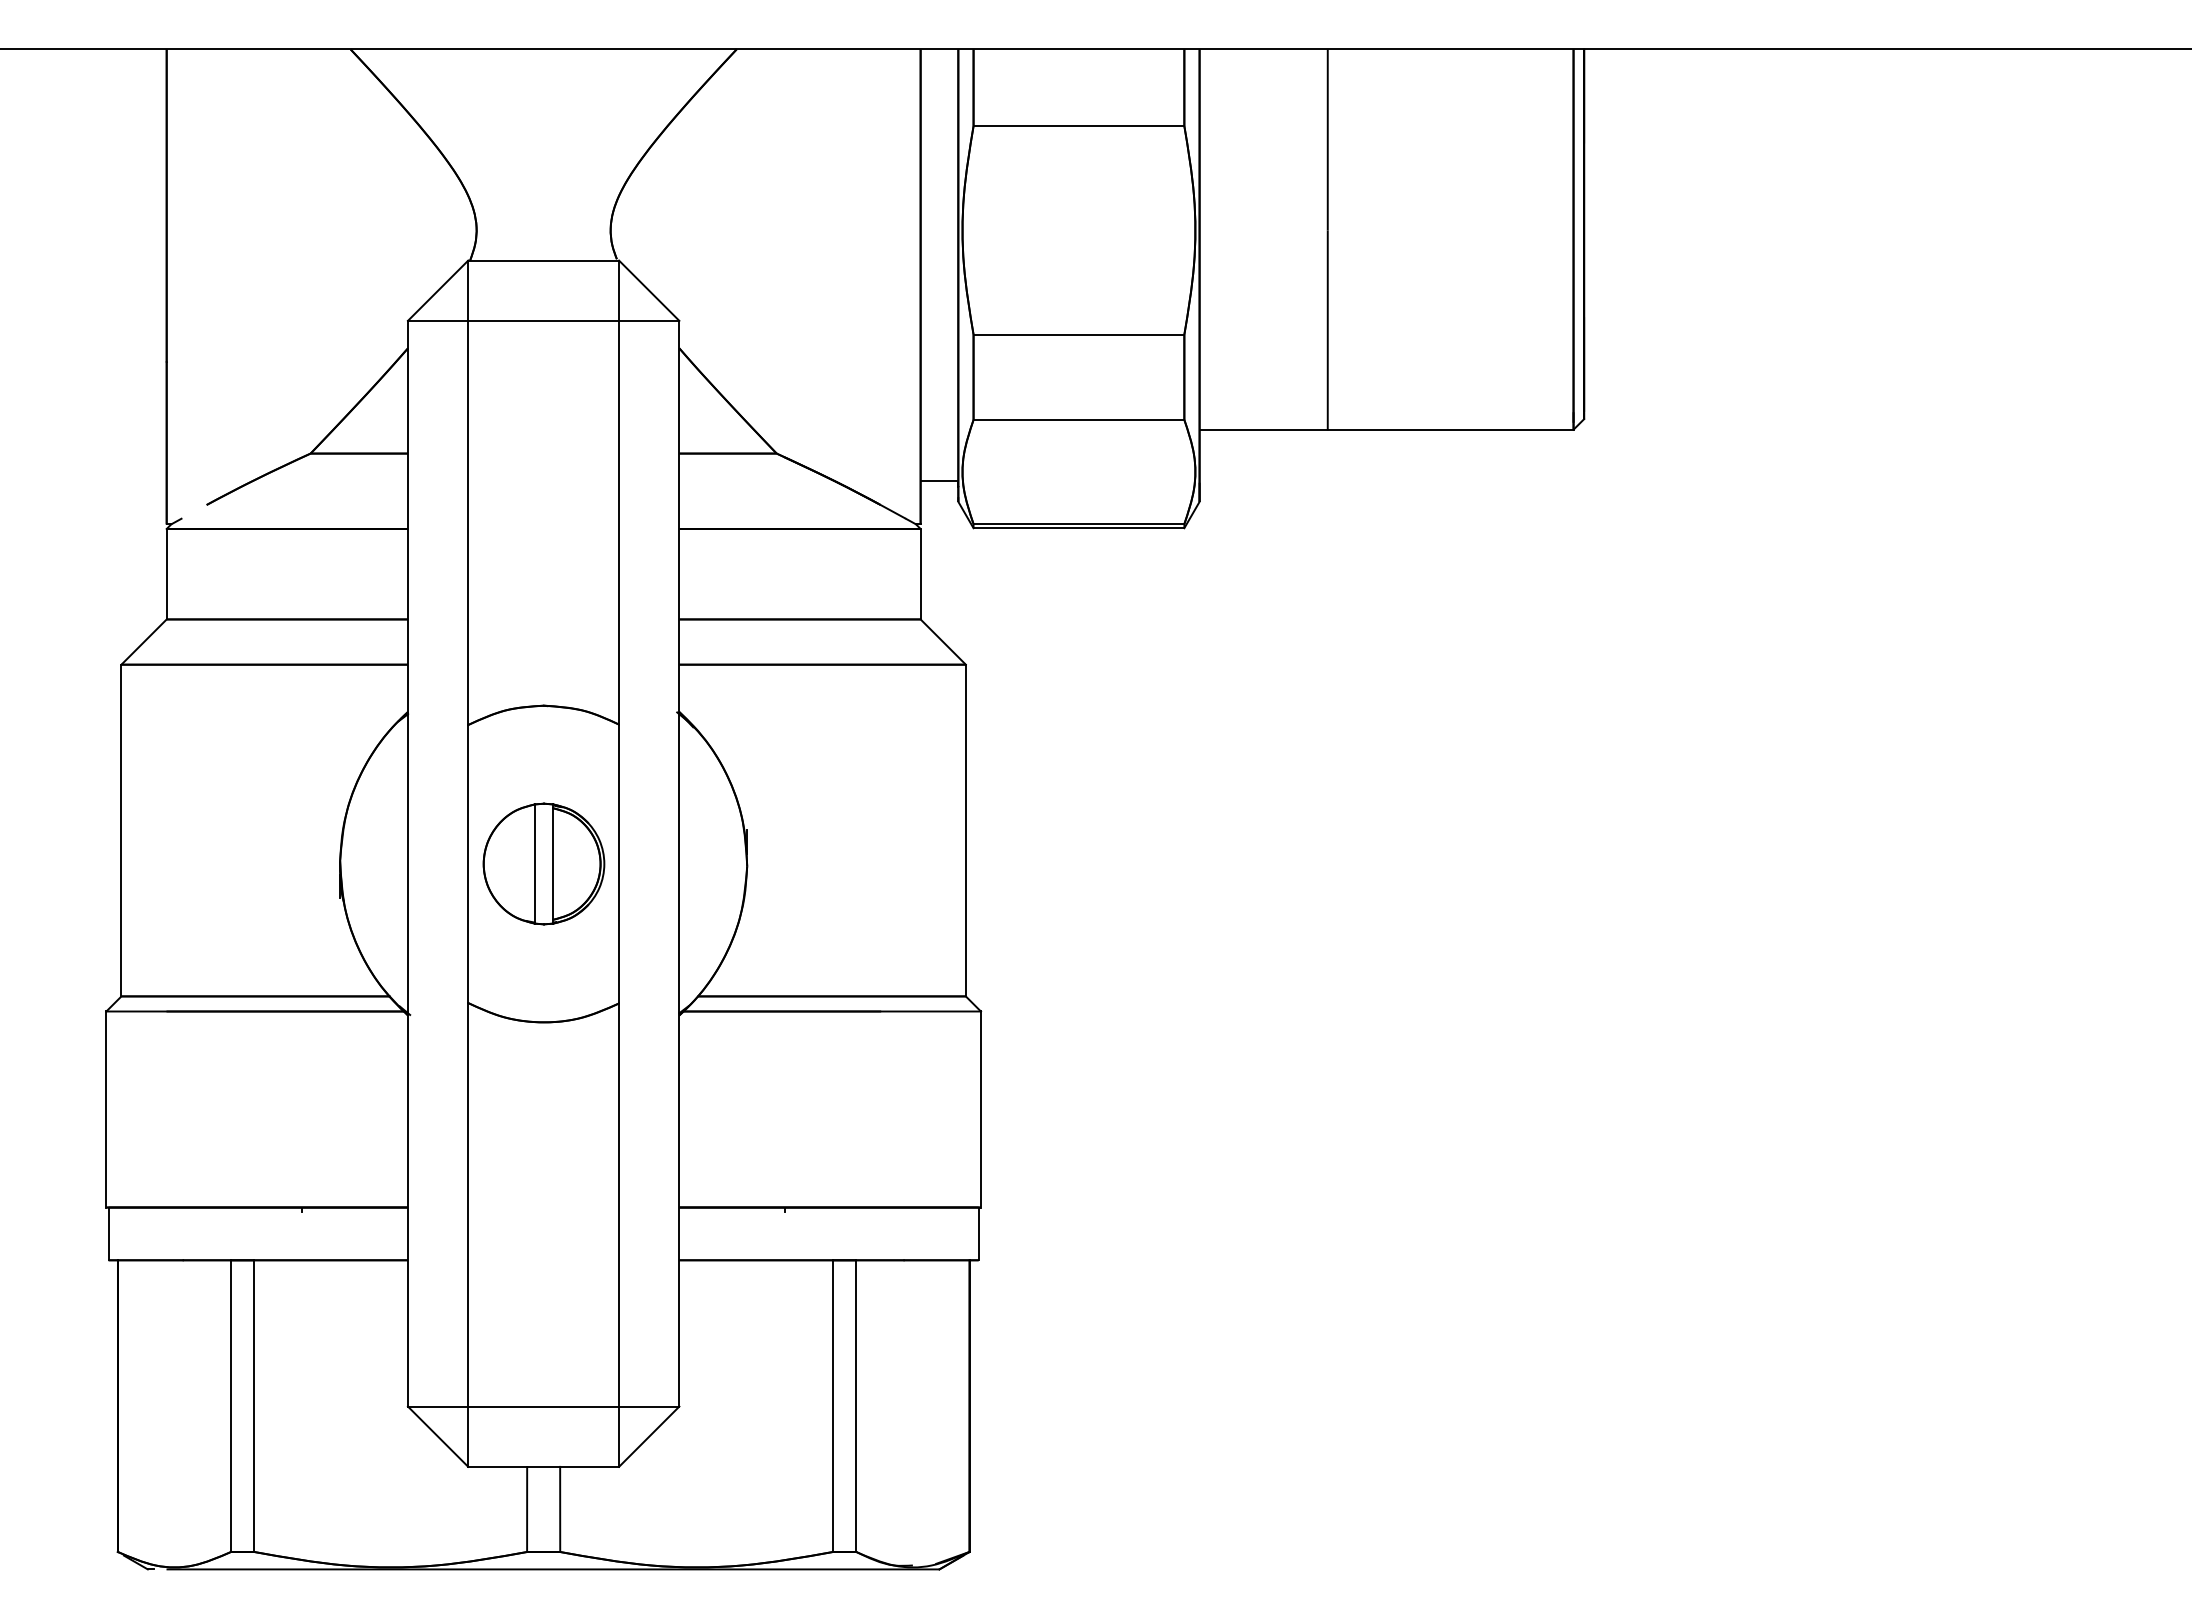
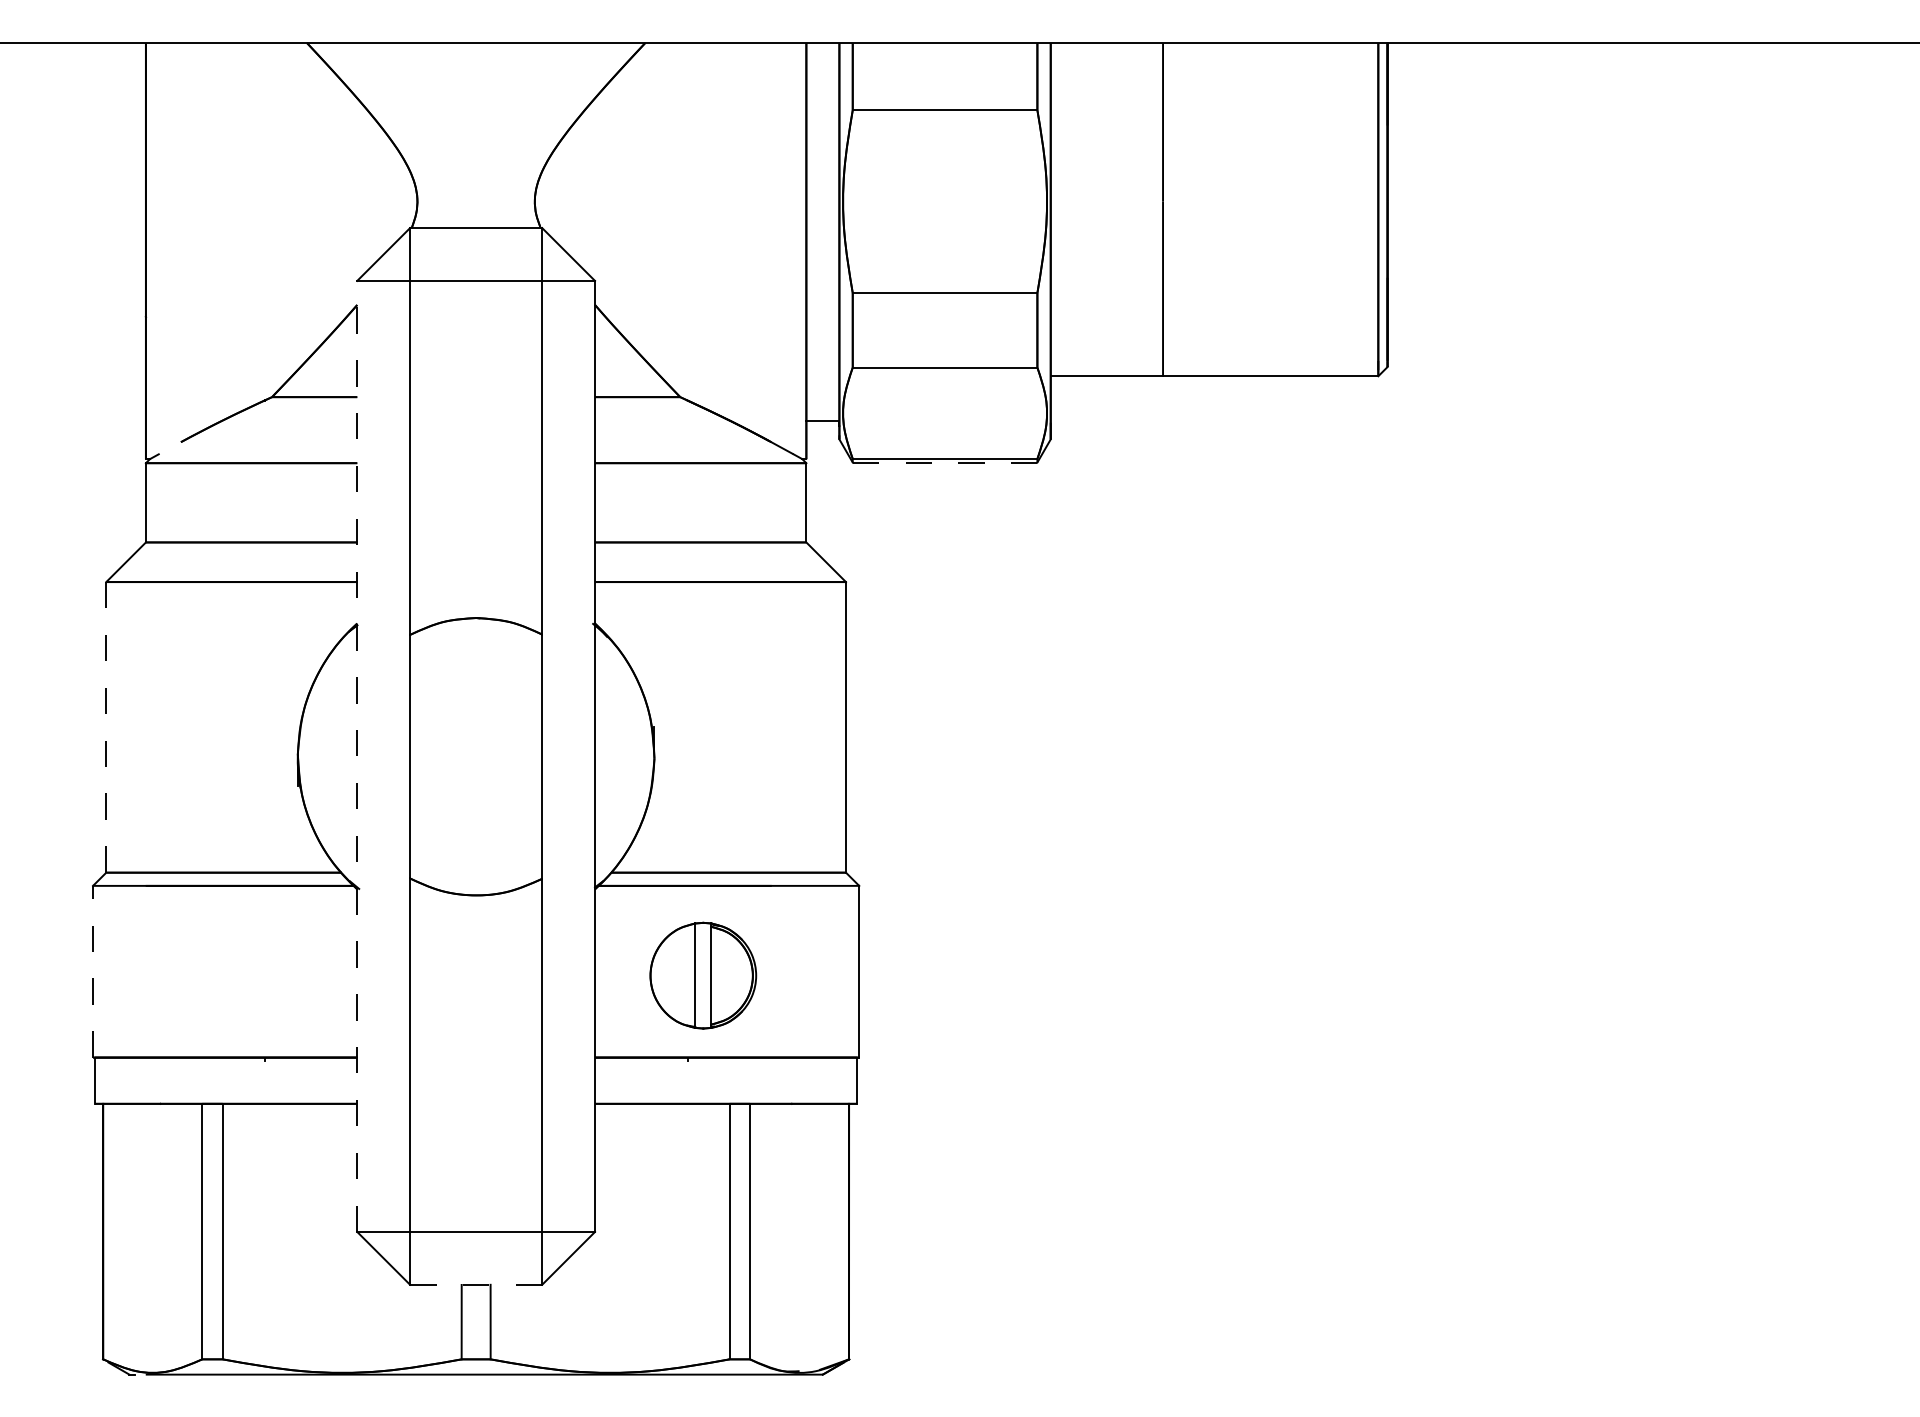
line: (1079, 528) -> (945, 462), solid -> dashed
line: (121, 830) -> (106, 727), solid -> dashed
line: (407, 863) -> (356, 756), solid -> dashed
part: (543, 863) -> (702, 975), moved
line: (106, 1109) -> (93, 971), solid -> dashed
line: (544, 1466) -> (476, 1284), solid -> dashed

